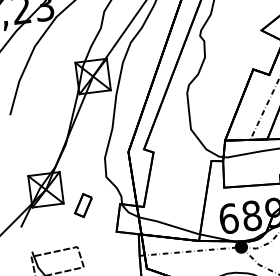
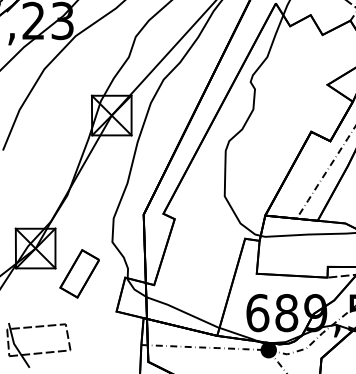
part: (83, 205) -> (79, 273), size x1.67

